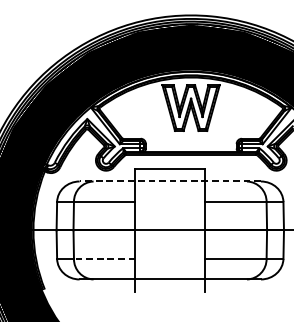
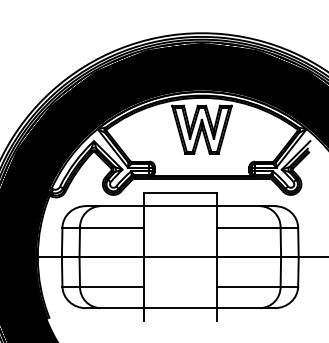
line: (169, 181) -> (179, 206), dashed -> solid
line: (104, 258) -> (111, 286), dashed -> solid

